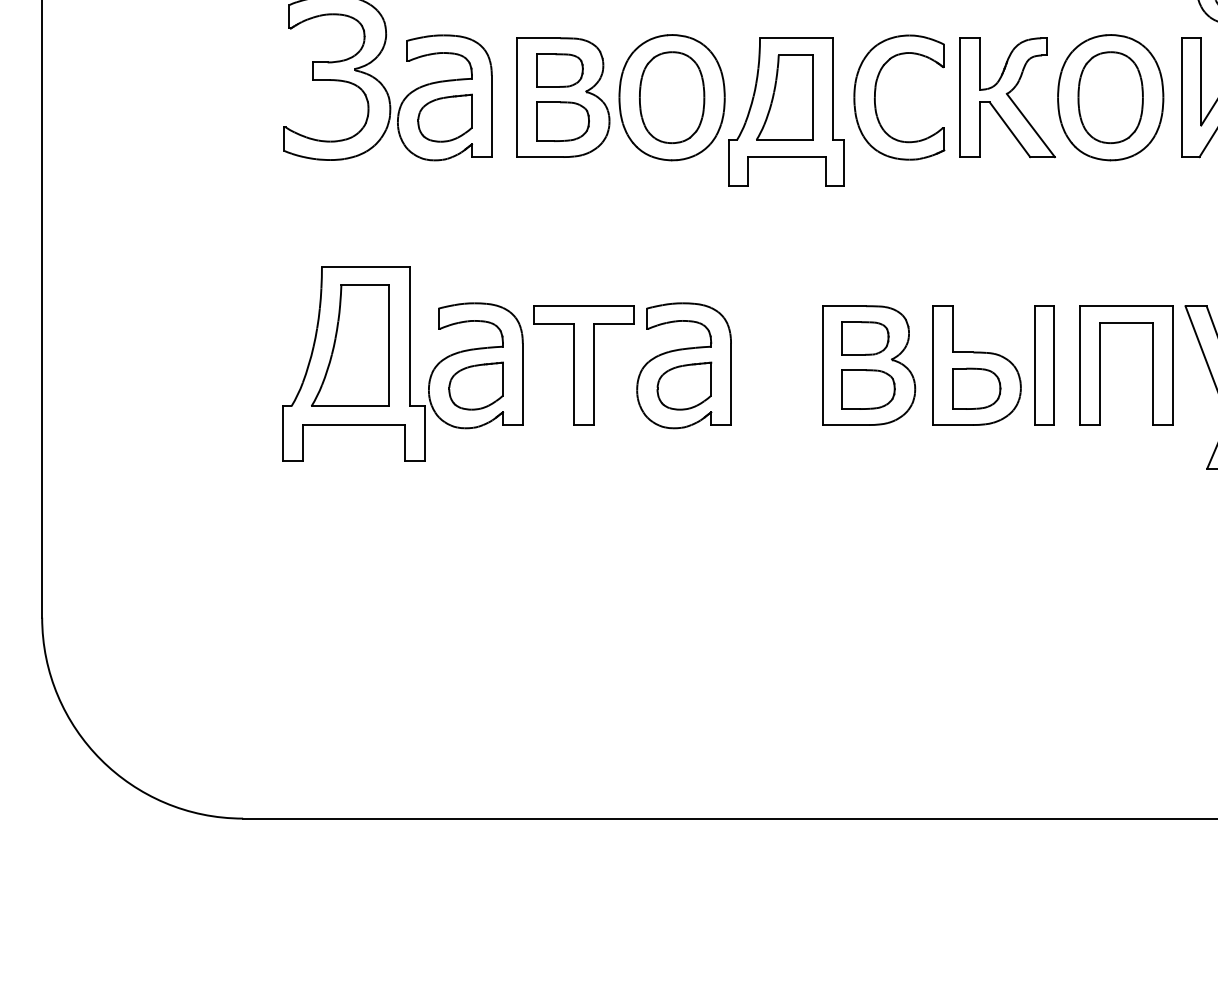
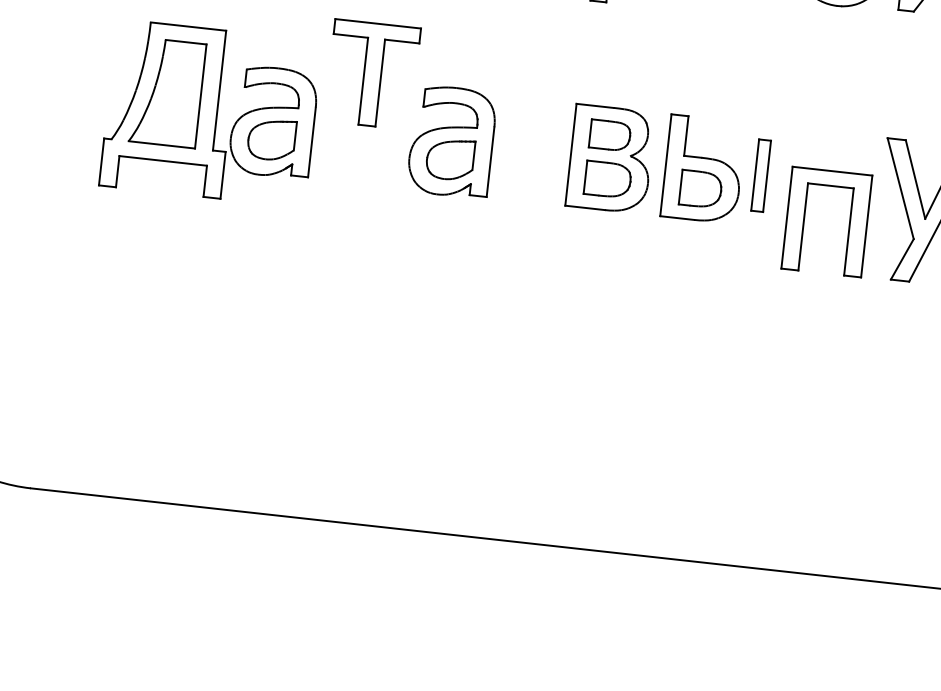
part: (583, 365) -> (372, 74), moved
part: (1044, 365) -> (761, 175), size x0.7
part: (1100, 365) -> (804, 219), moved

